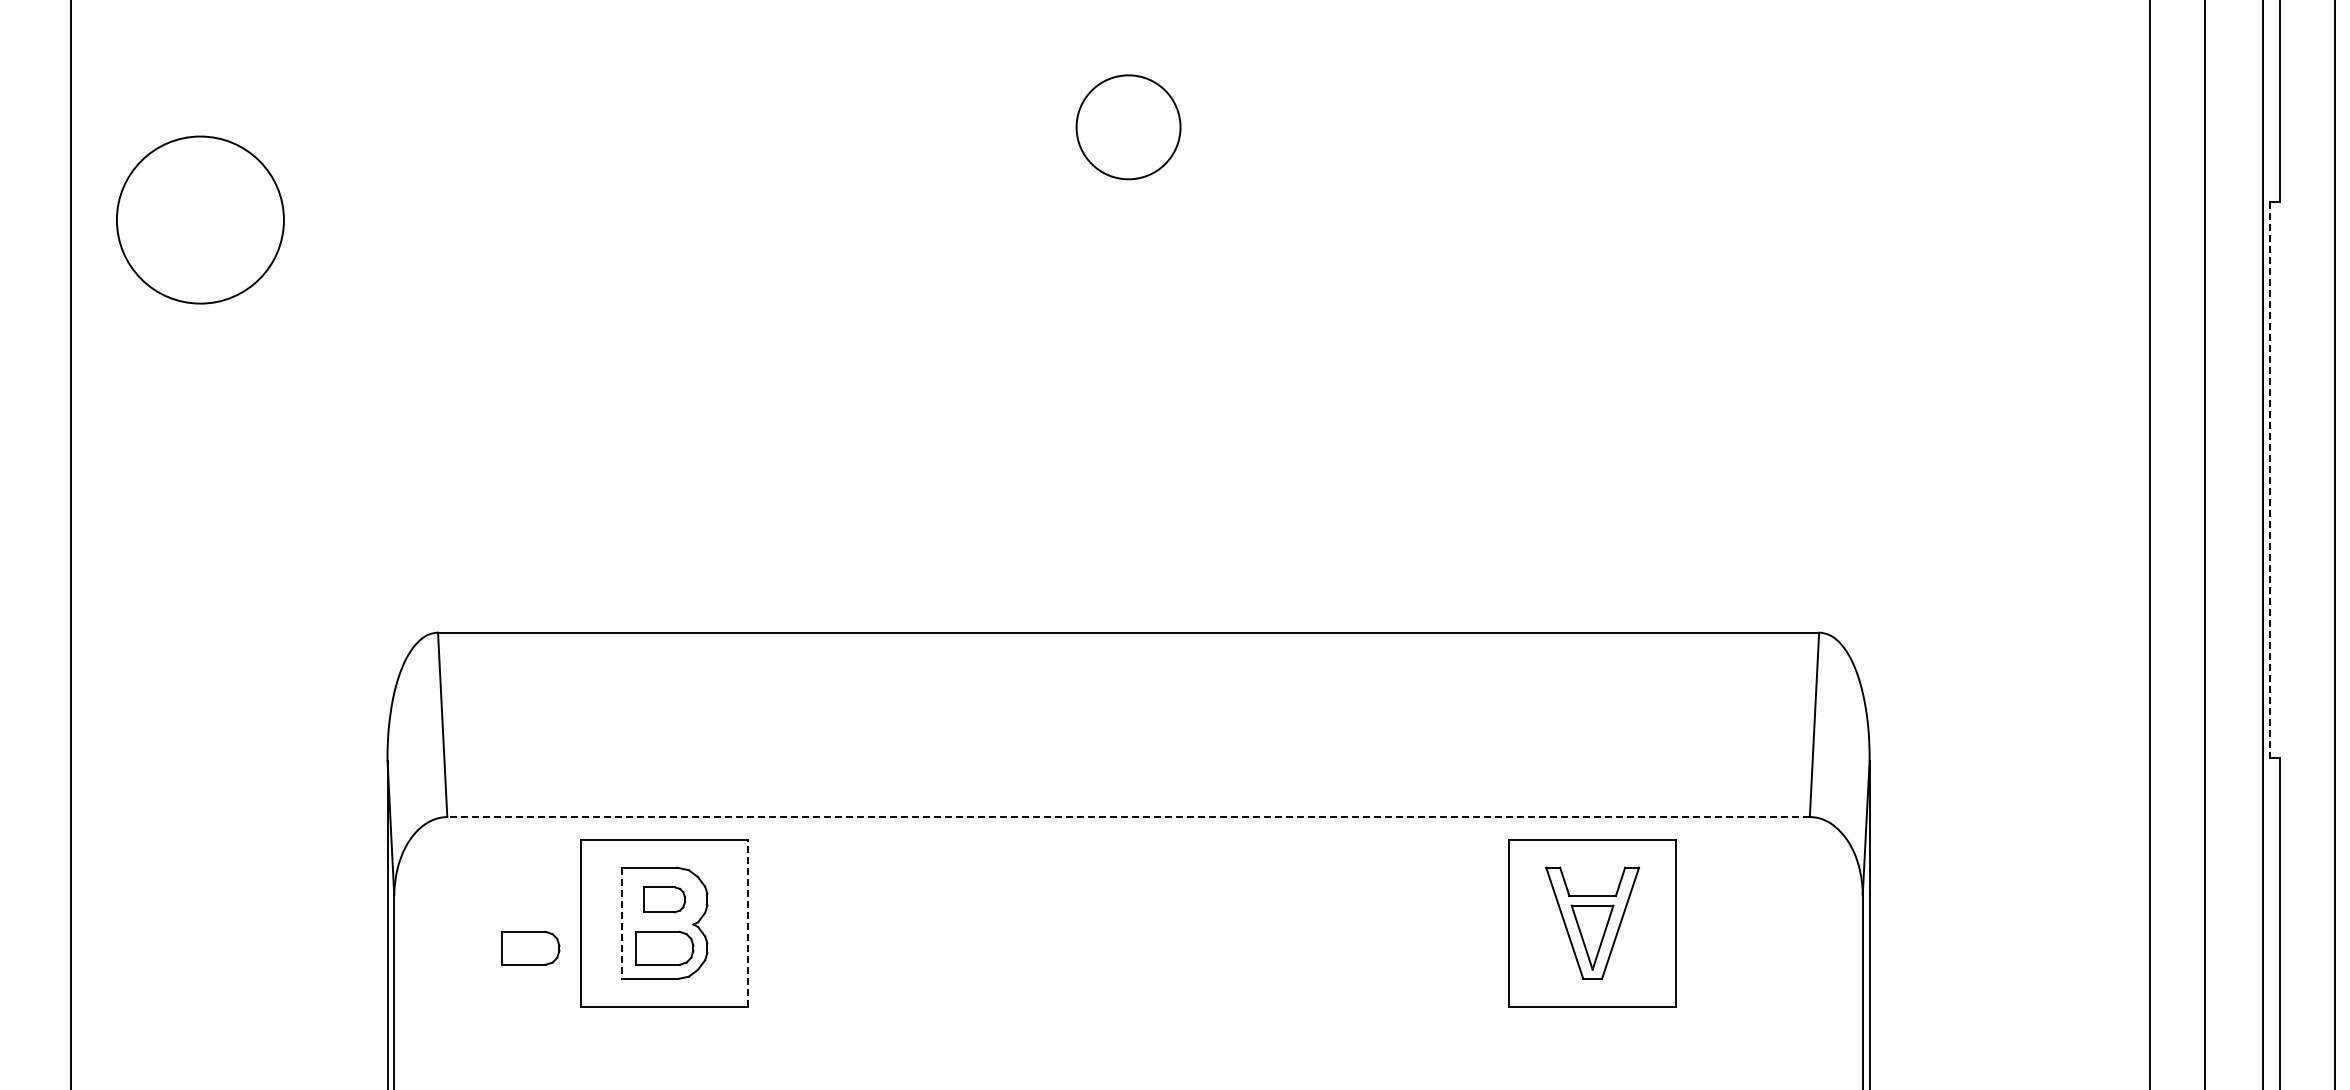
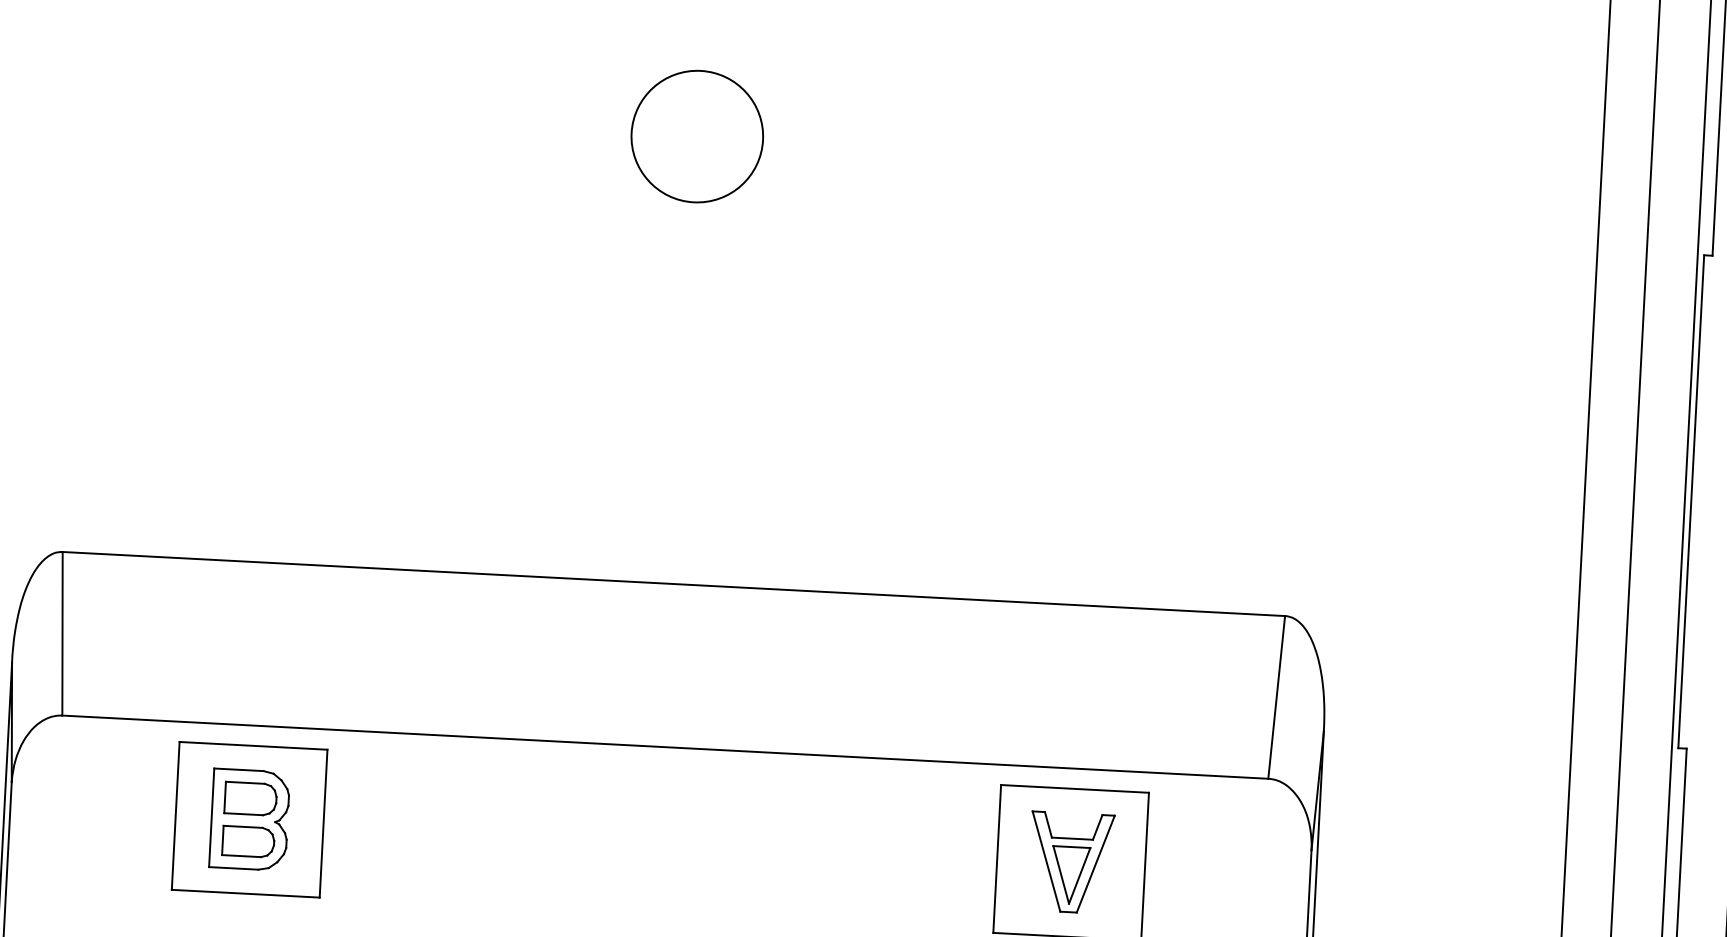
circle: (1128, 127) -> (697, 136), size x1.43
line: (2270, 480) -> (1691, 502), dashed -> solid
line: (1128, 817) -> (665, 747), dashed -> solid
part: (664, 899) -> (250, 798), size x1.43
line: (621, 923) -> (211, 817), dashed -> solid
line: (748, 923) -> (323, 823), dashed -> solid
part: (530, 947) -> (129, 834), removed

